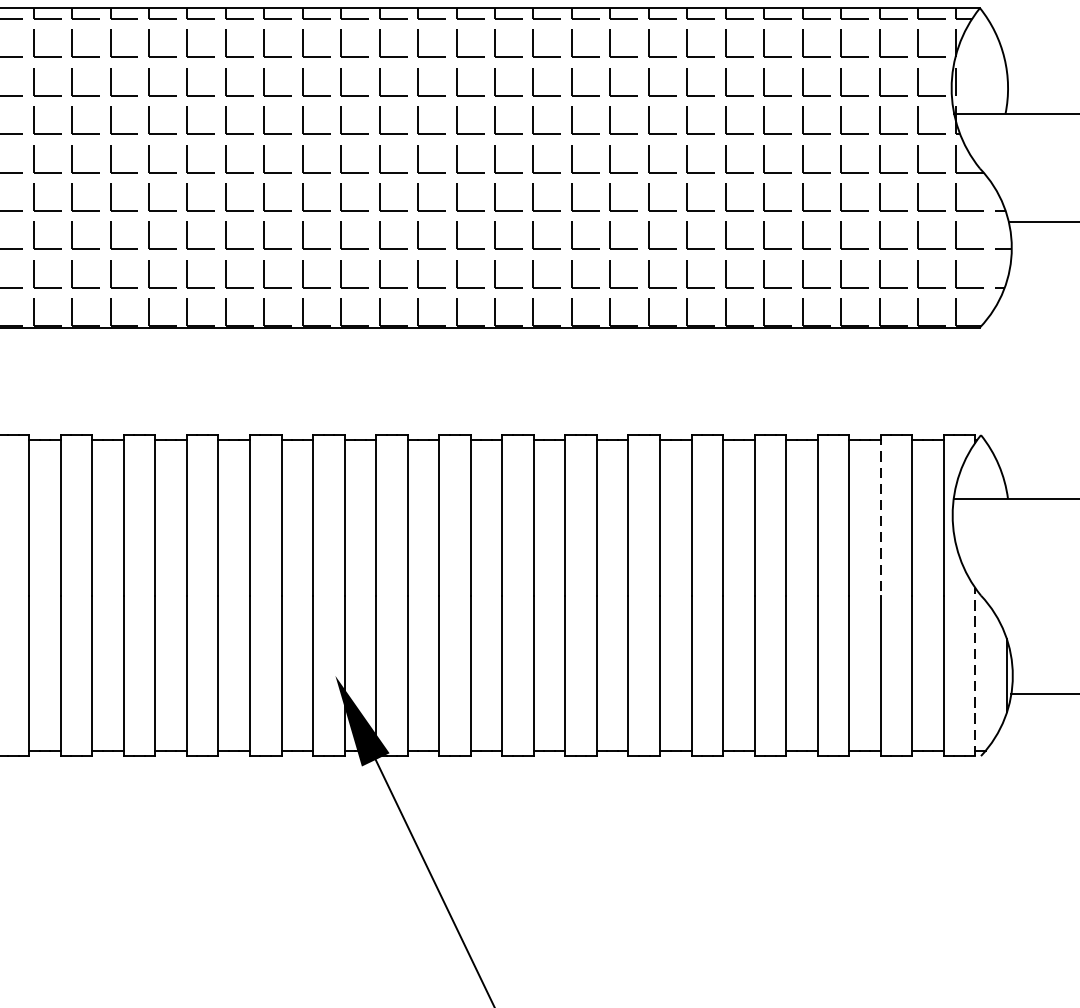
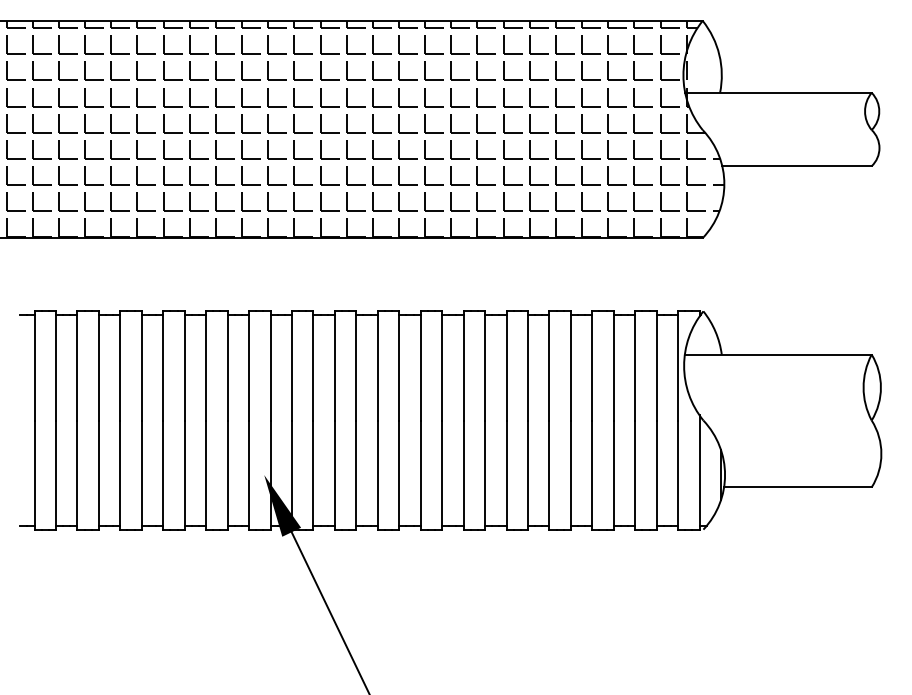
line: (881, 514) -> (635, 365), dashed -> solid
line: (975, 672) -> (699, 472), dashed -> solid

